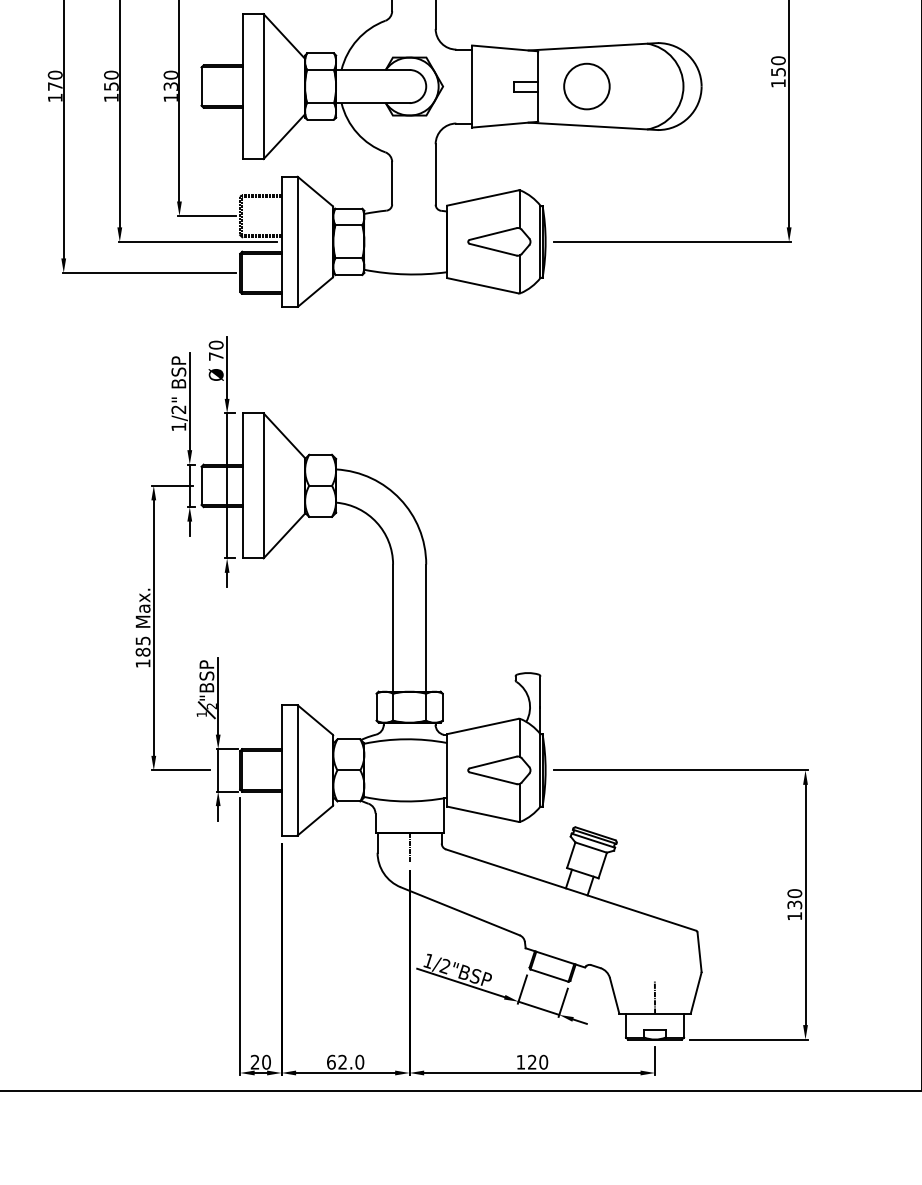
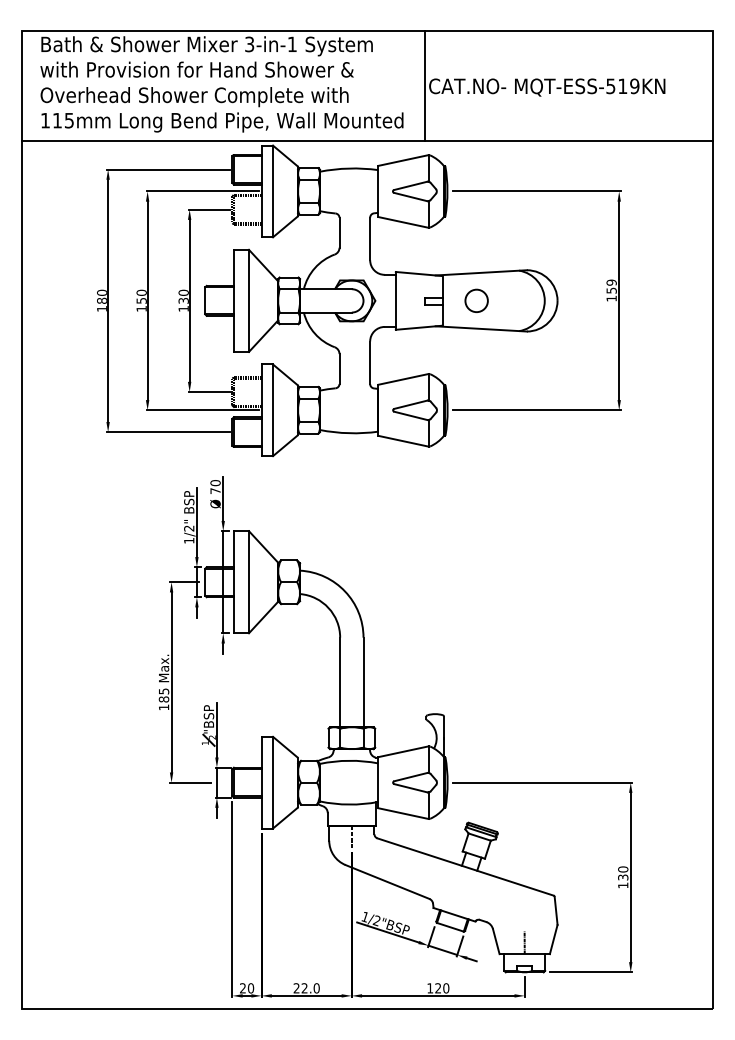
text: (778, 60) -> (611, 282), 150 -> 159
text: (54, 86) -> (101, 300), 170 -> 180
circle: (586, 86) -> (476, 300), size x0.7
text: (331, 1062) -> (296, 988), 62.0 -> 22.0

